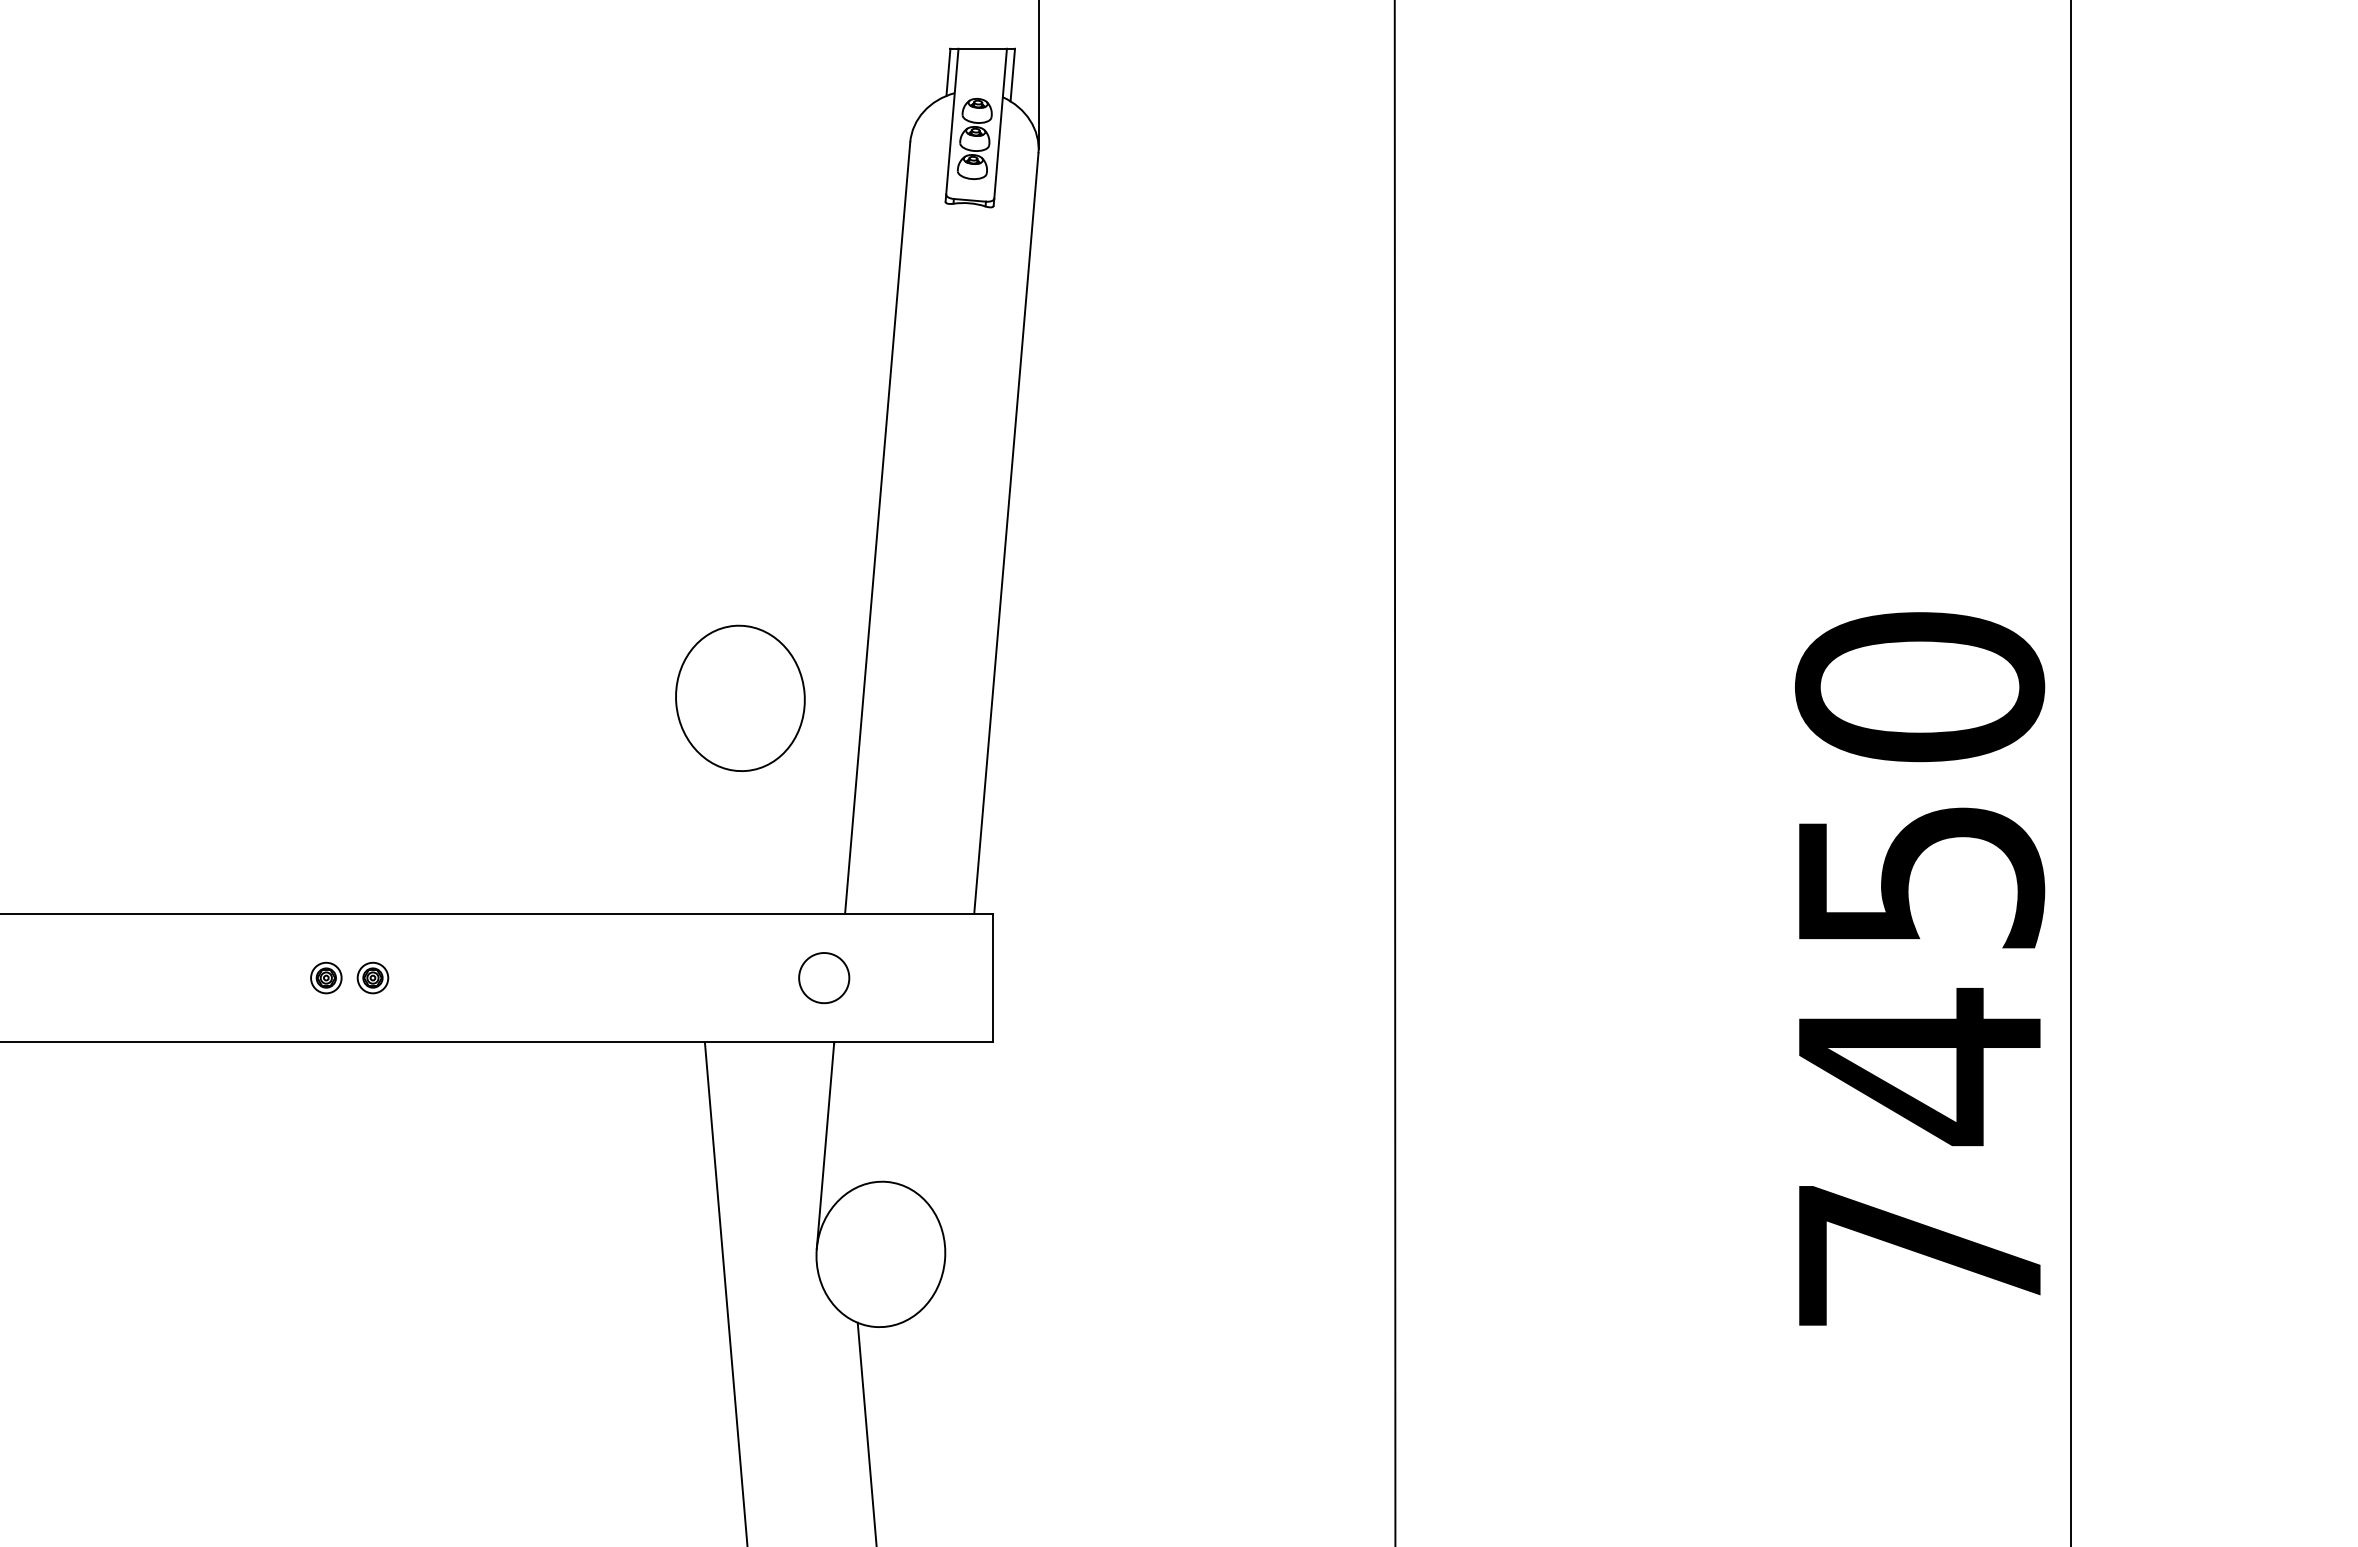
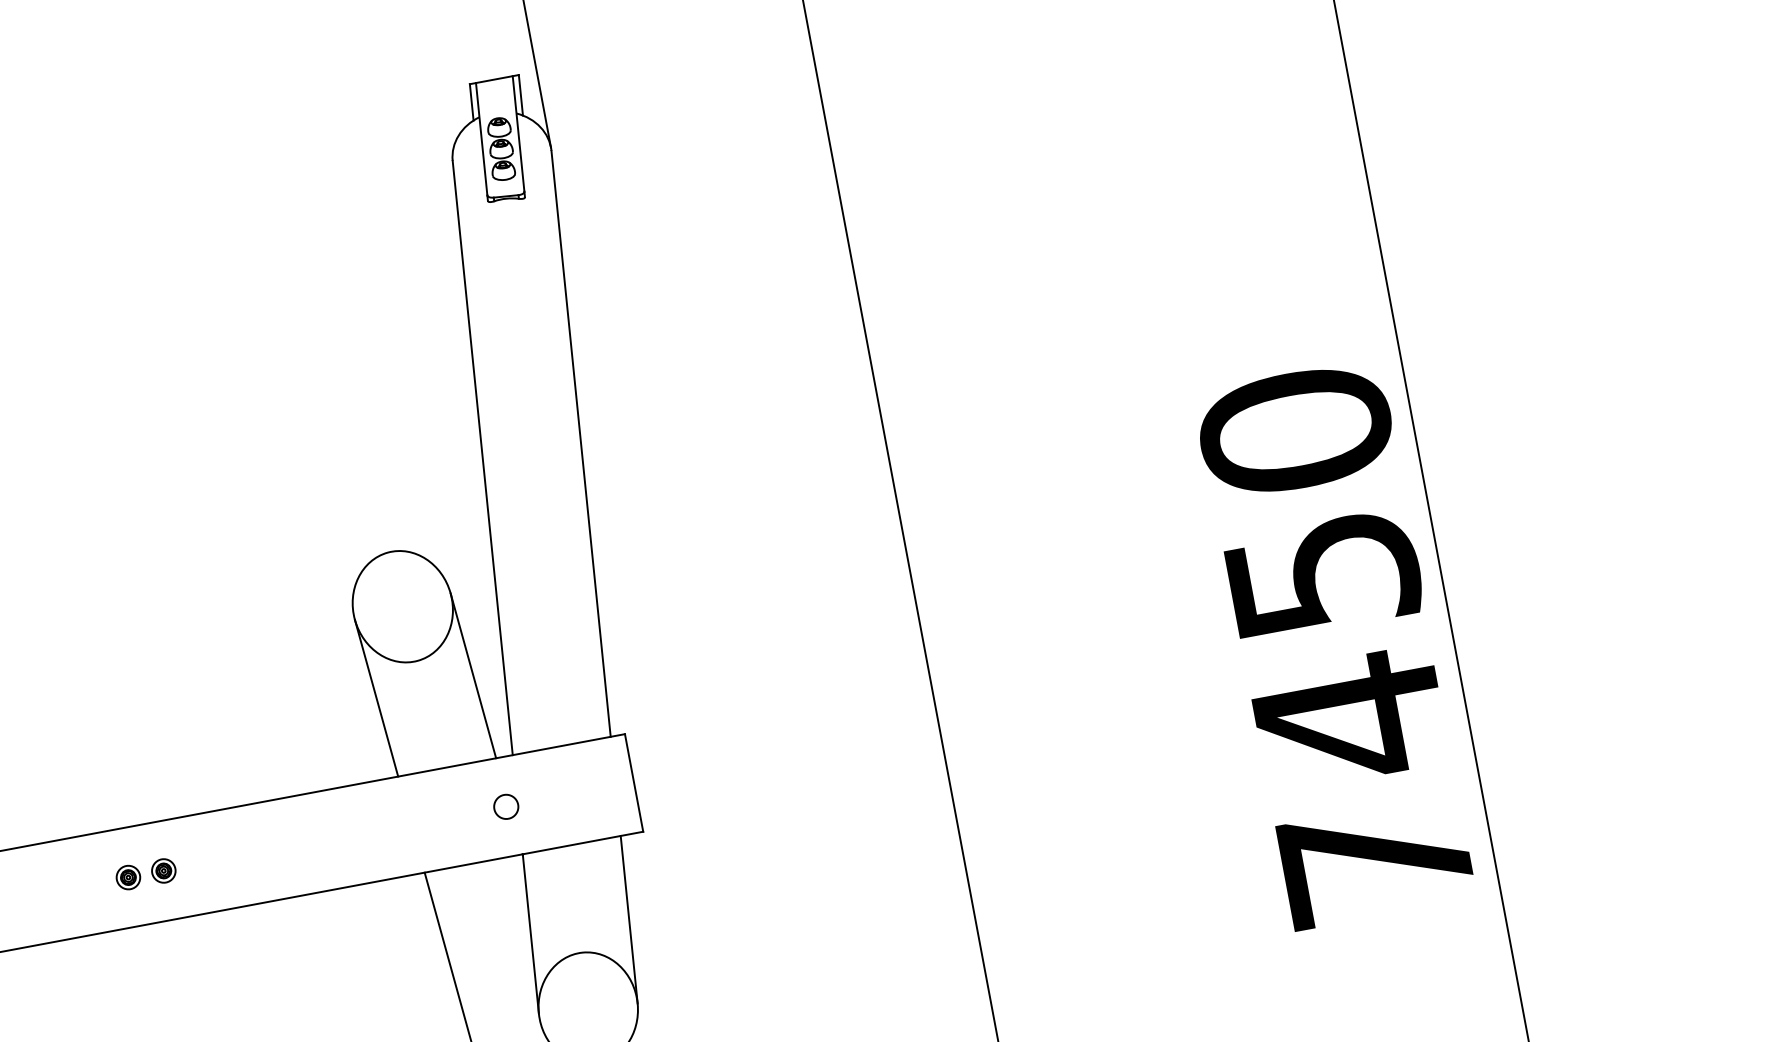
line: (813, 803) -> (473, 676), added
line: (685, 808) -> (376, 698), added
part: (824, 977) -> (506, 806), size x0.62
line: (954, 1150) -> (629, 919), added

